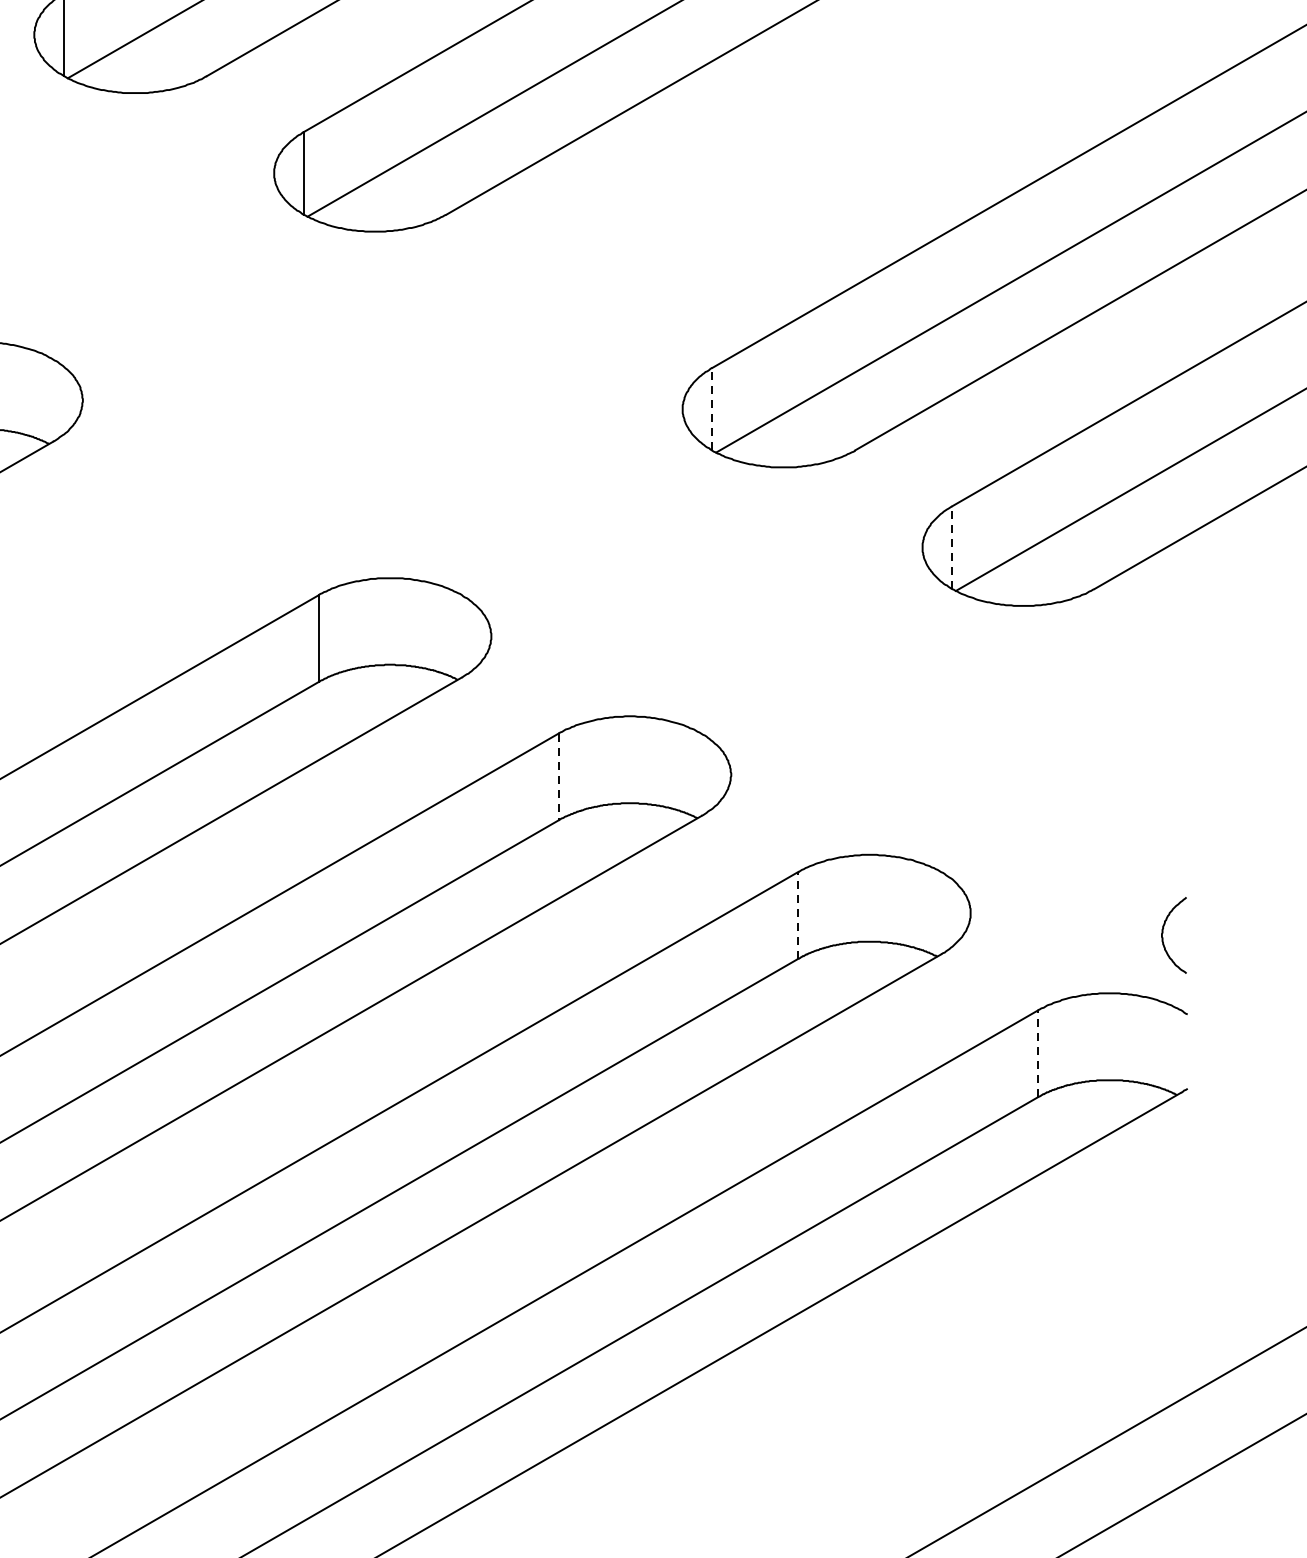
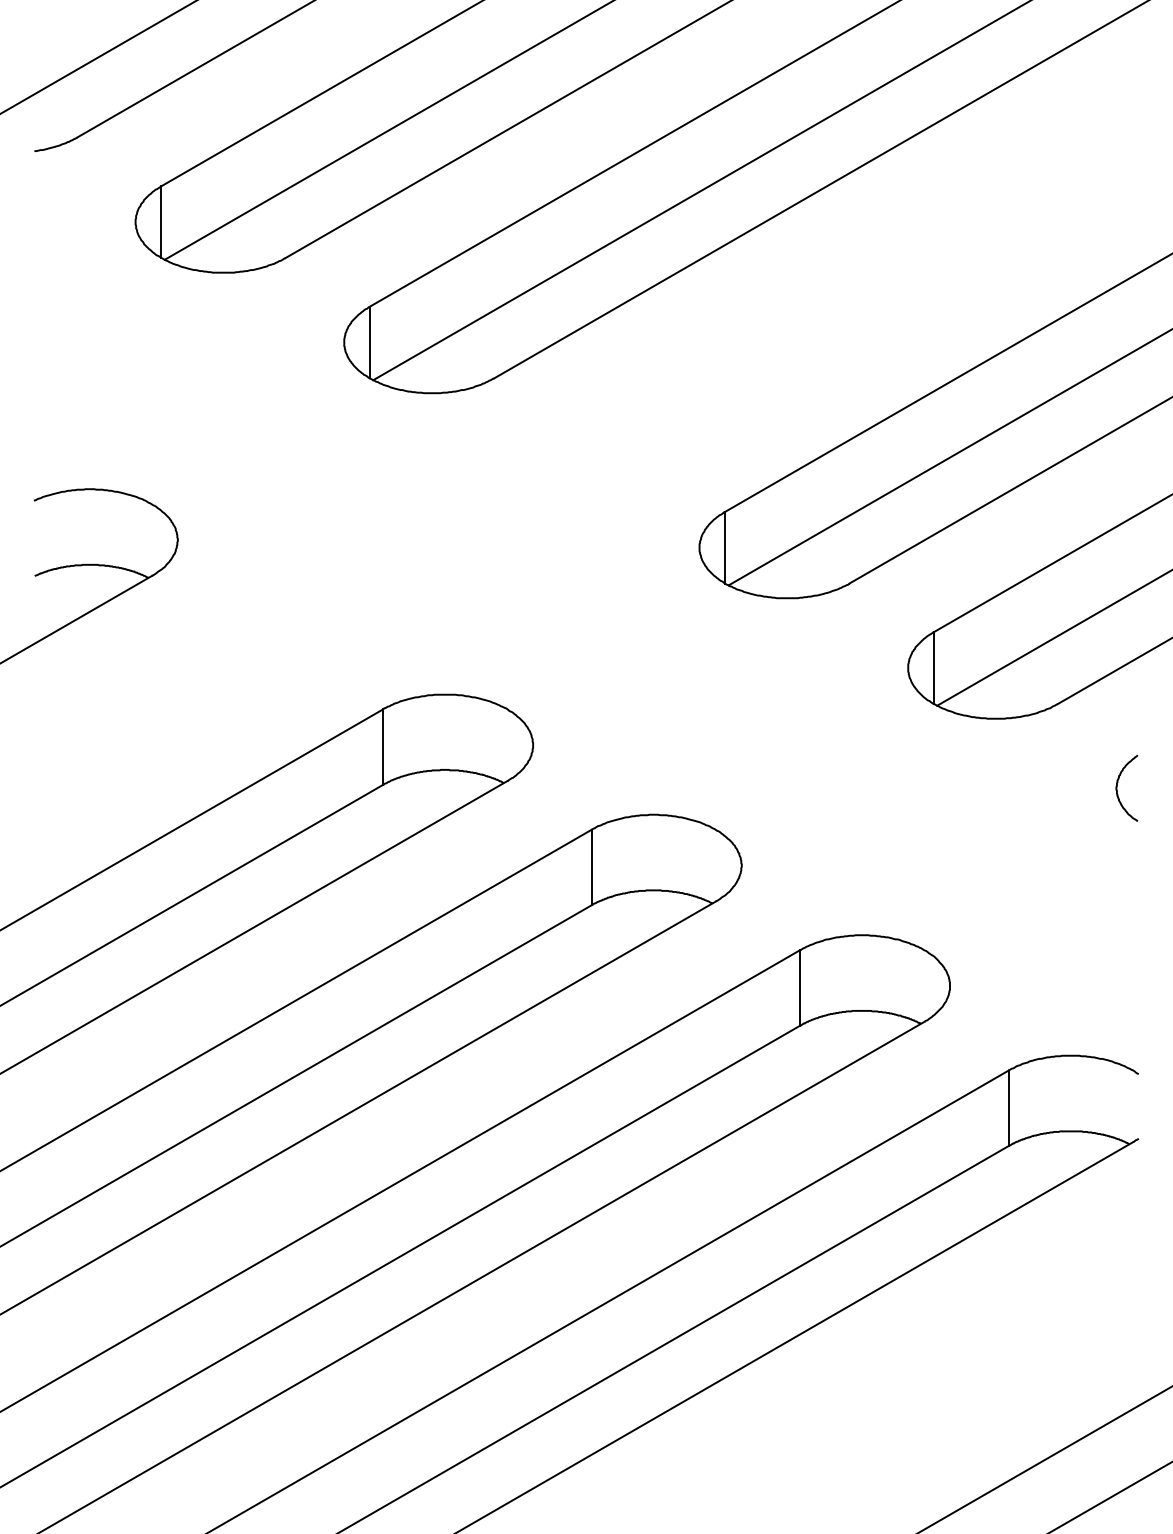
line: (712, 409) -> (725, 547), dashed -> solid
line: (951, 548) -> (933, 668), dashed -> solid
line: (558, 776) -> (591, 867), dashed -> solid
line: (798, 914) -> (800, 987), dashed -> solid
curve: (1163, 934) -> (1117, 787), moved
line: (1037, 1054) -> (1008, 1108), dashed -> solid

